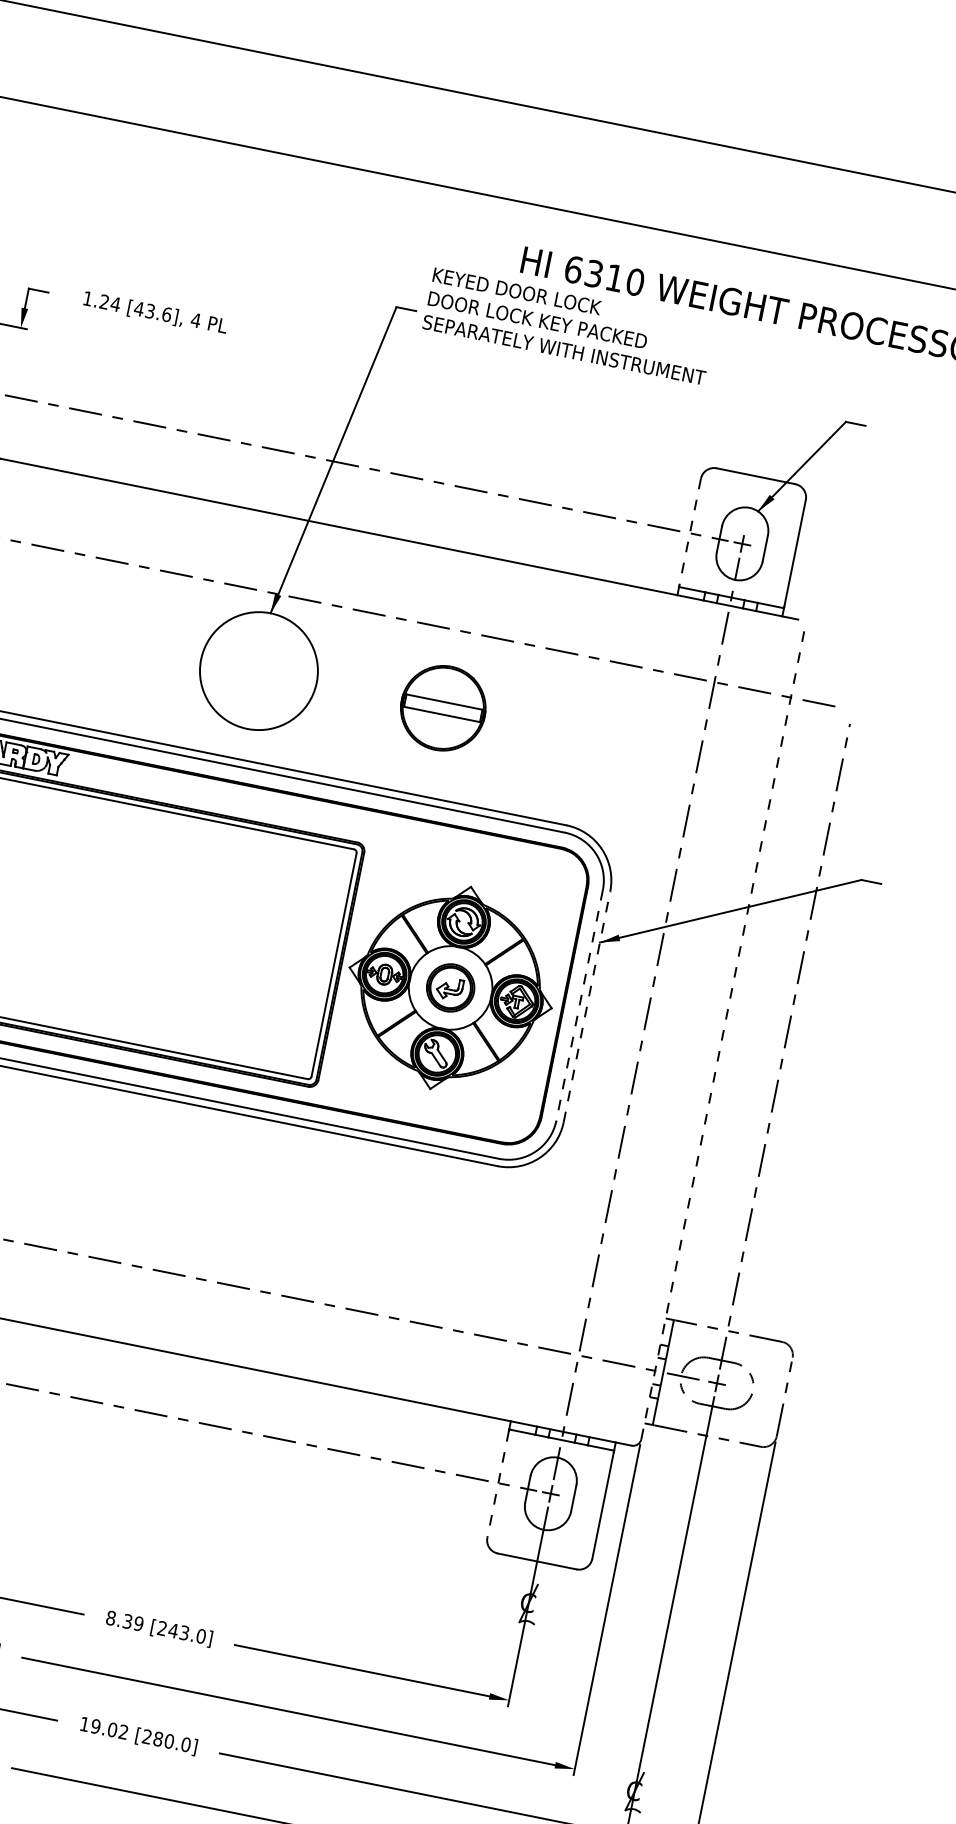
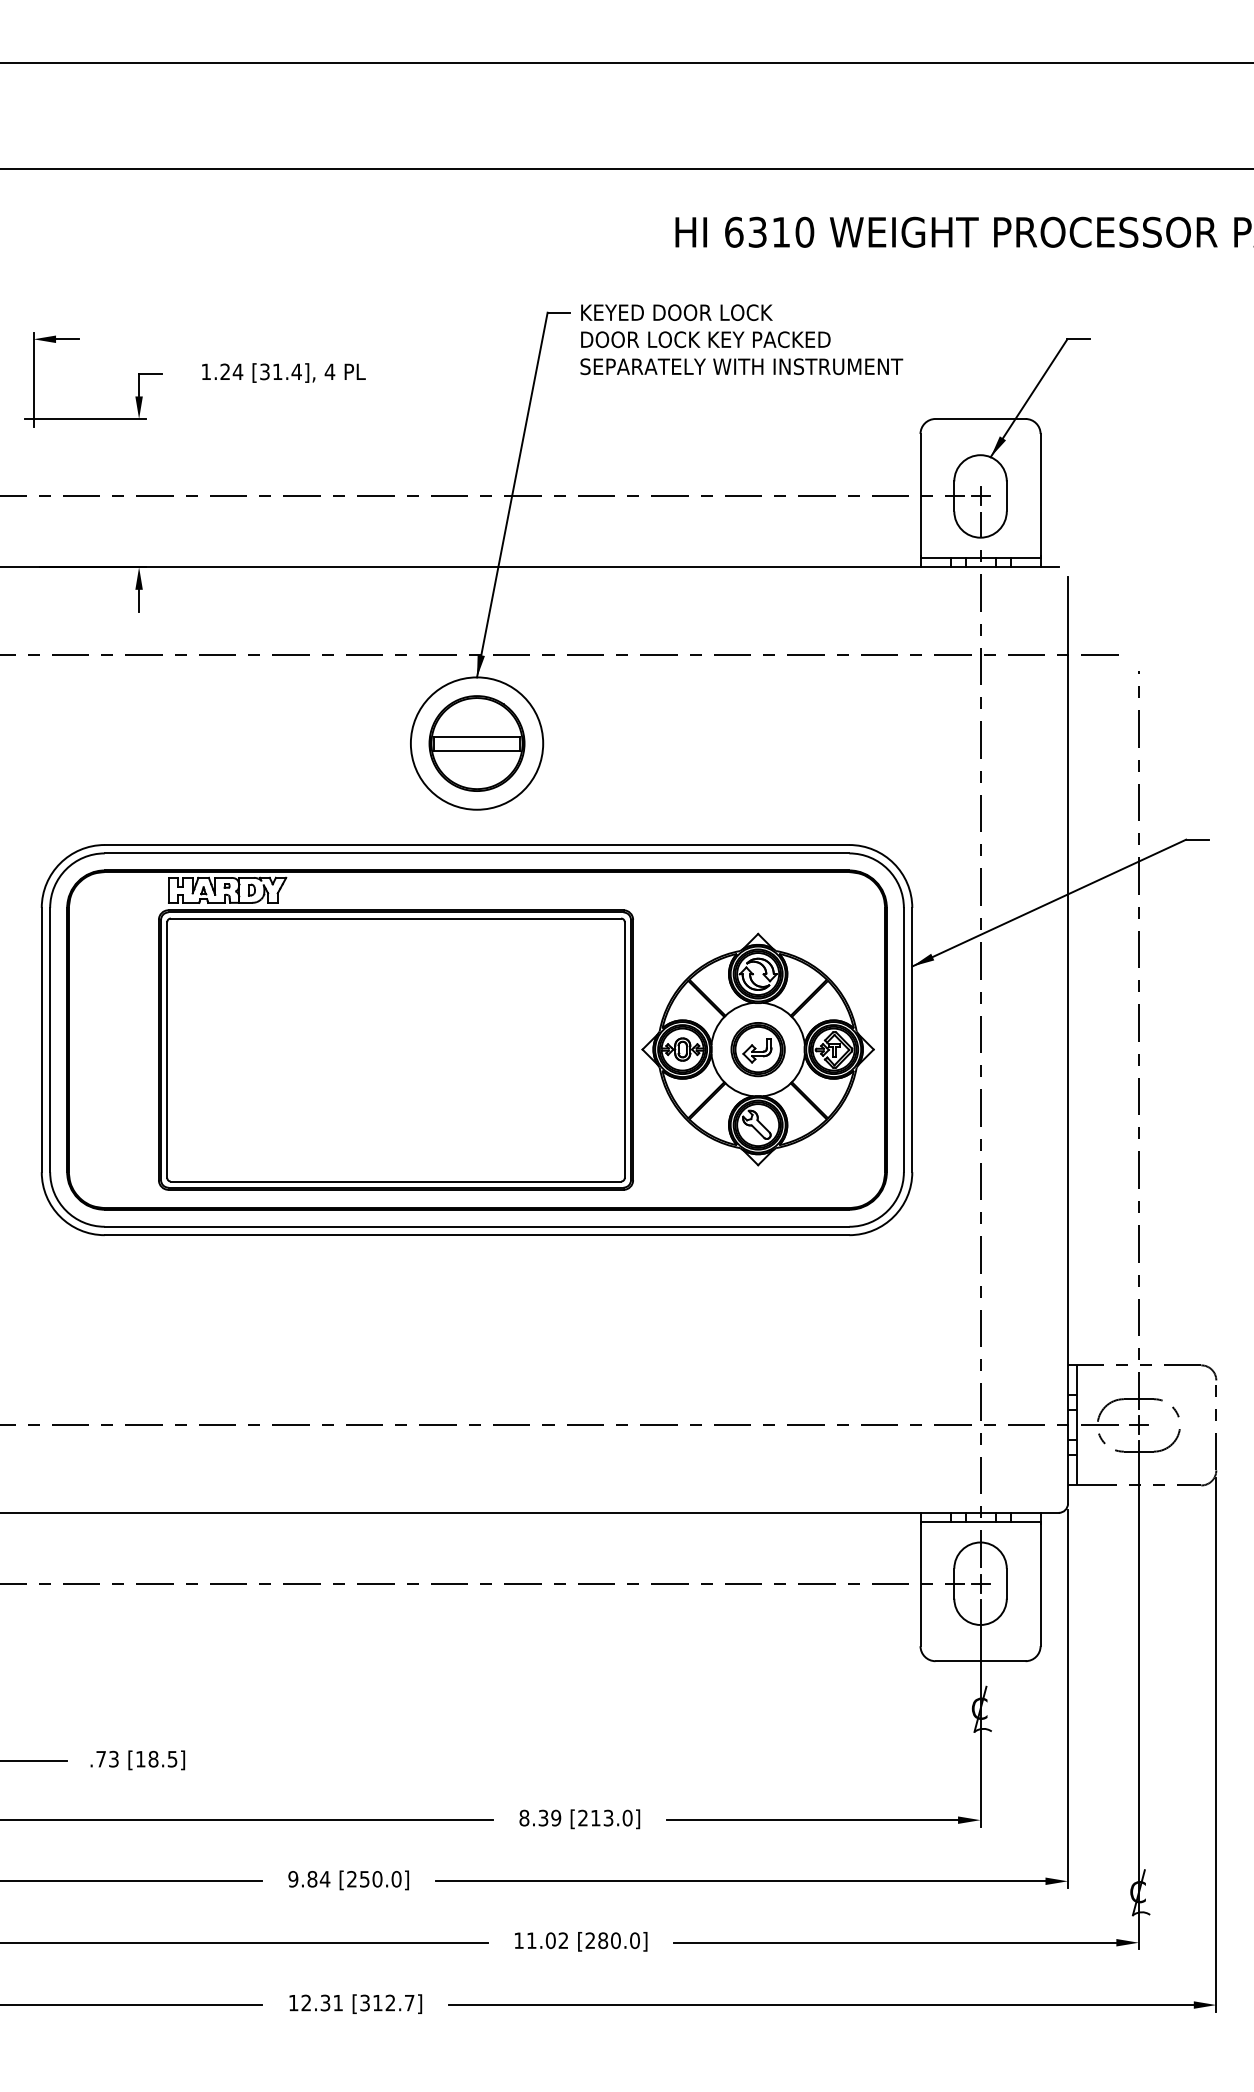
text: (152, 311) -> (280, 371), [43.6], -> [31.4],
text: (568, 326) -> (741, 339), moved
line: (690, 532) -> (920, 495), dashed -> solid
part: (442, 708) -> (476, 743), moved
line: (579, 1005) -> (903, 1040), dashed -> solid
line: (587, 1006) -> (912, 1039), dashed -> solid
line: (723, 1034) -> (1068, 1040), dashed -> solid
line: (498, 1484) -> (920, 1585), dashed -> solid
text: (173, 1631) -> (595, 1818), [243.0] -> [213.0]
text: (95, 1726) -> (531, 1940), 19.02 -> 11.02

